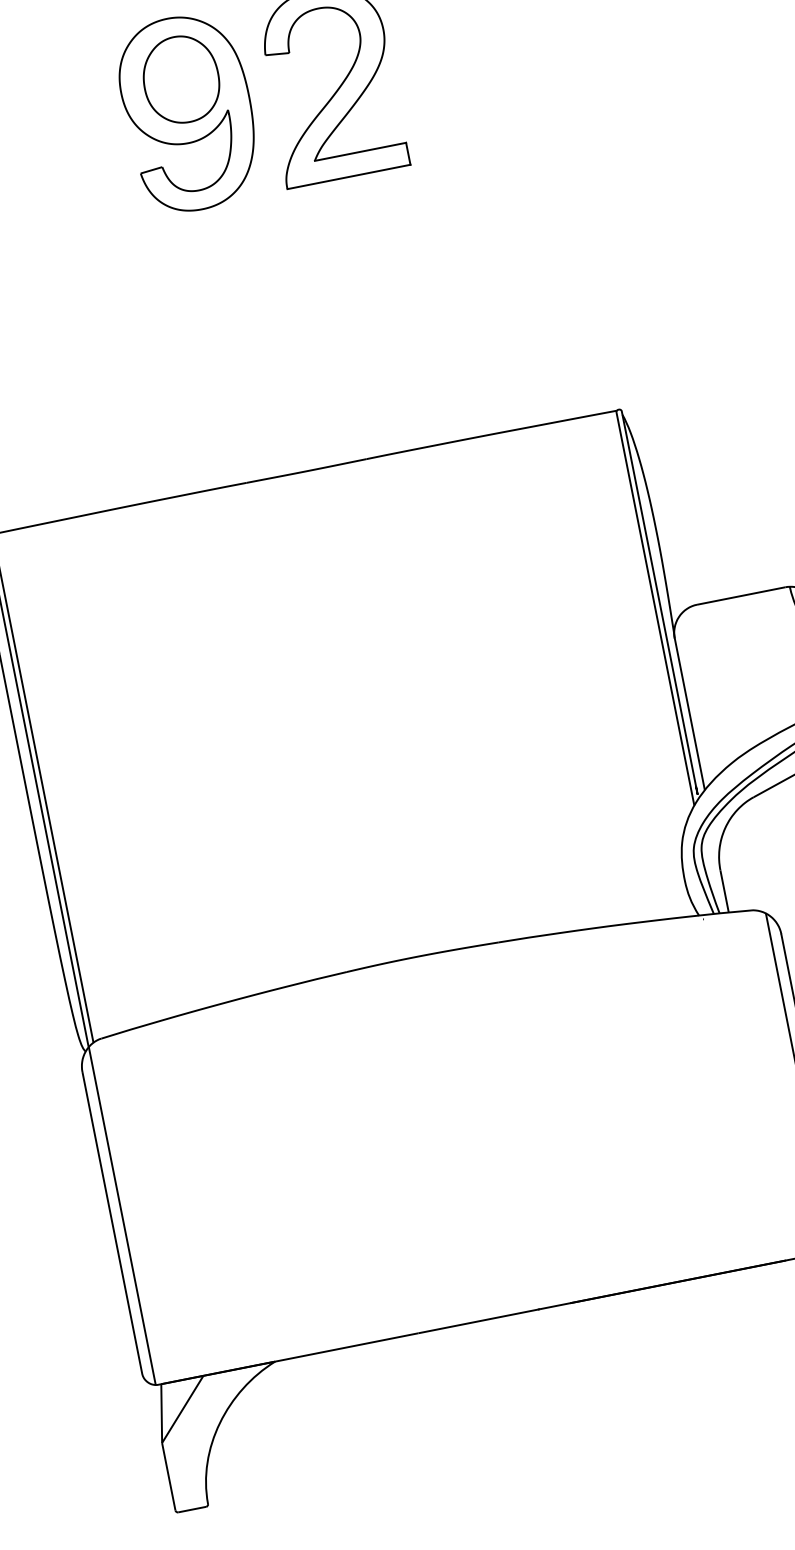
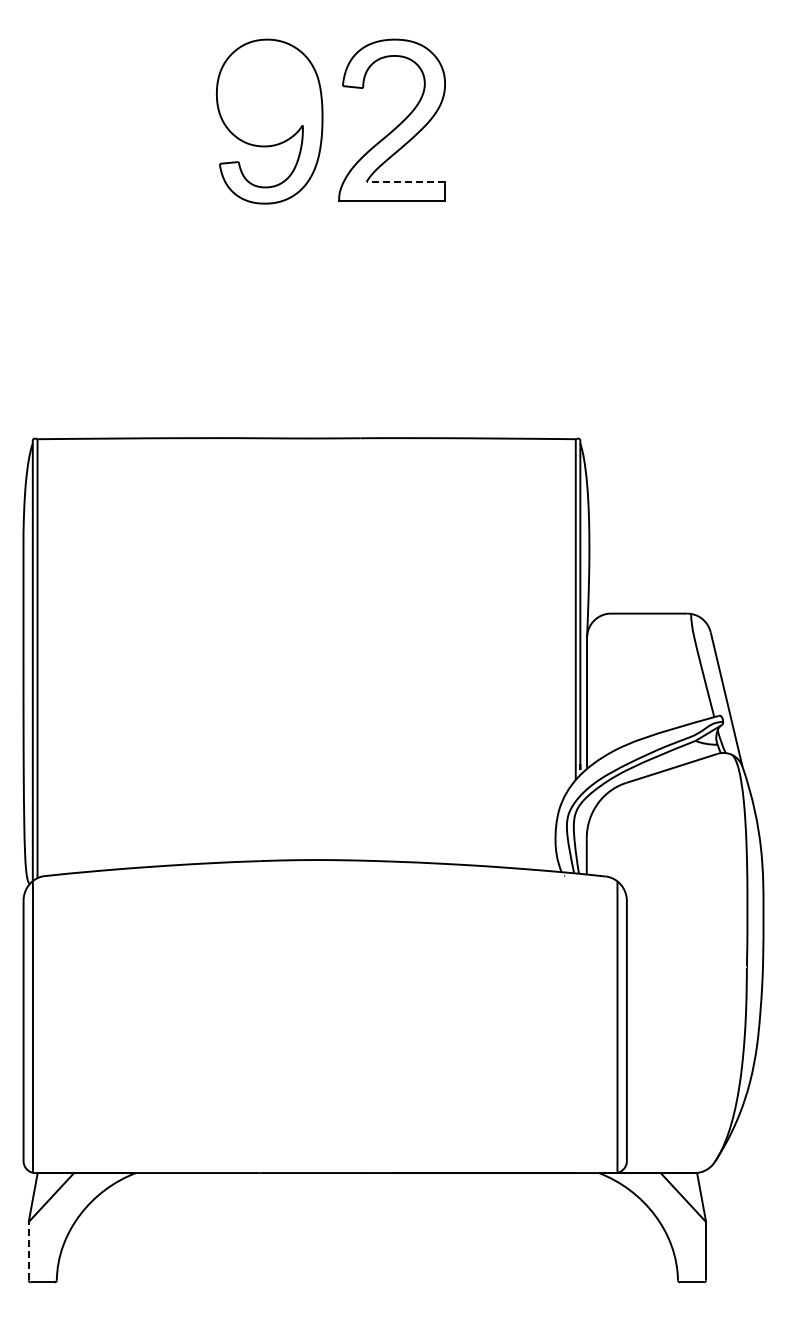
part: (180, 79) -> (268, 92), removed
line: (359, 151) -> (405, 181), solid -> dashed
line: (168, 1476) -> (28, 1250), solid -> dashed

